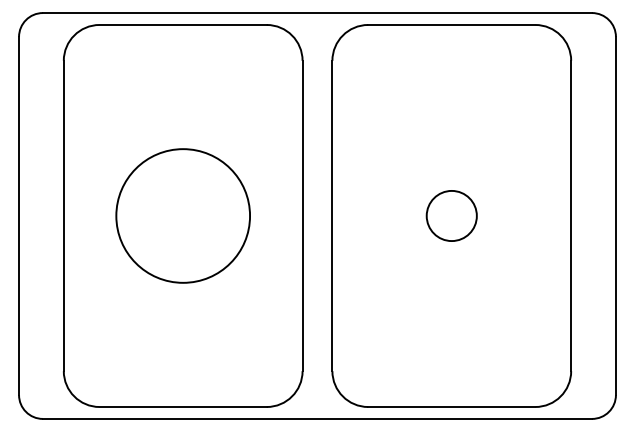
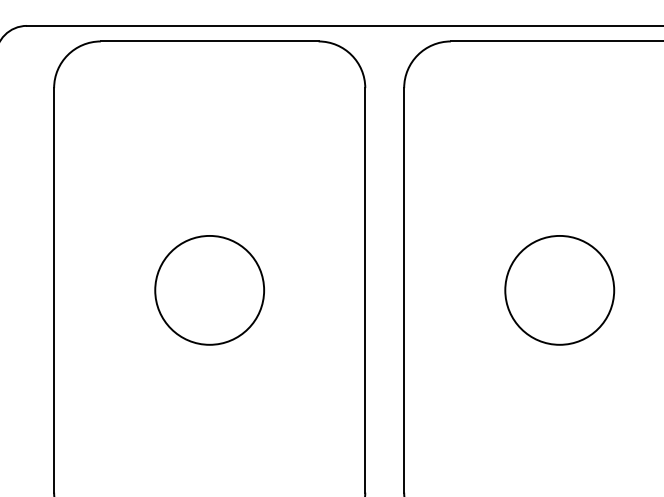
circle: (182, 215) -> (208, 289), size x0.62
circle: (451, 215) -> (559, 289), size x1.67

